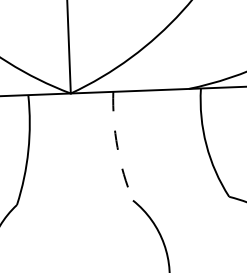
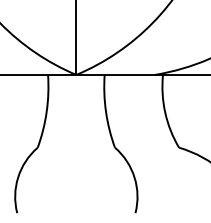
arc: (118, 146) -> (106, 111), dashed -> solid

